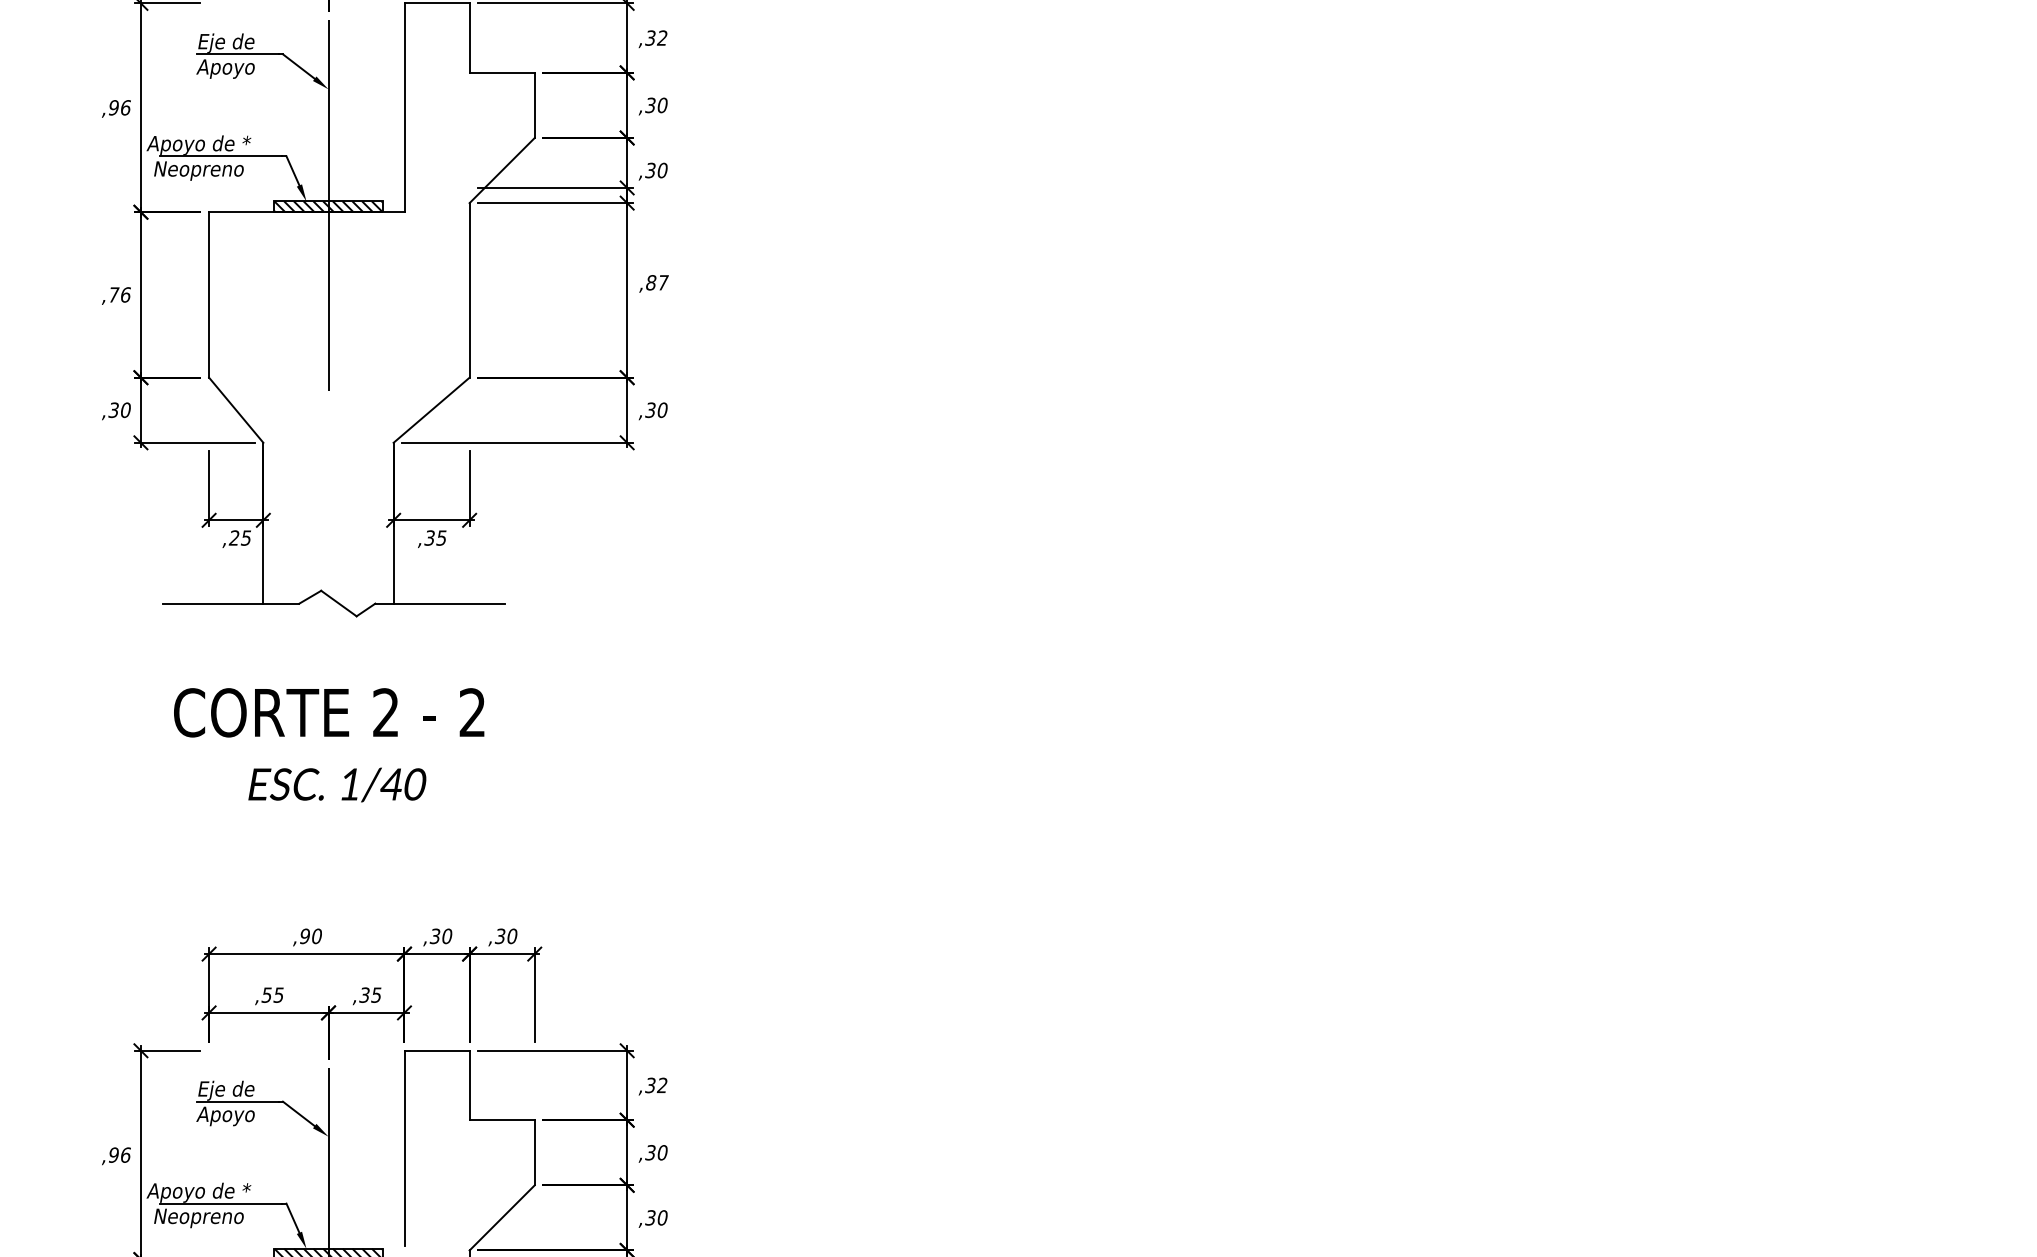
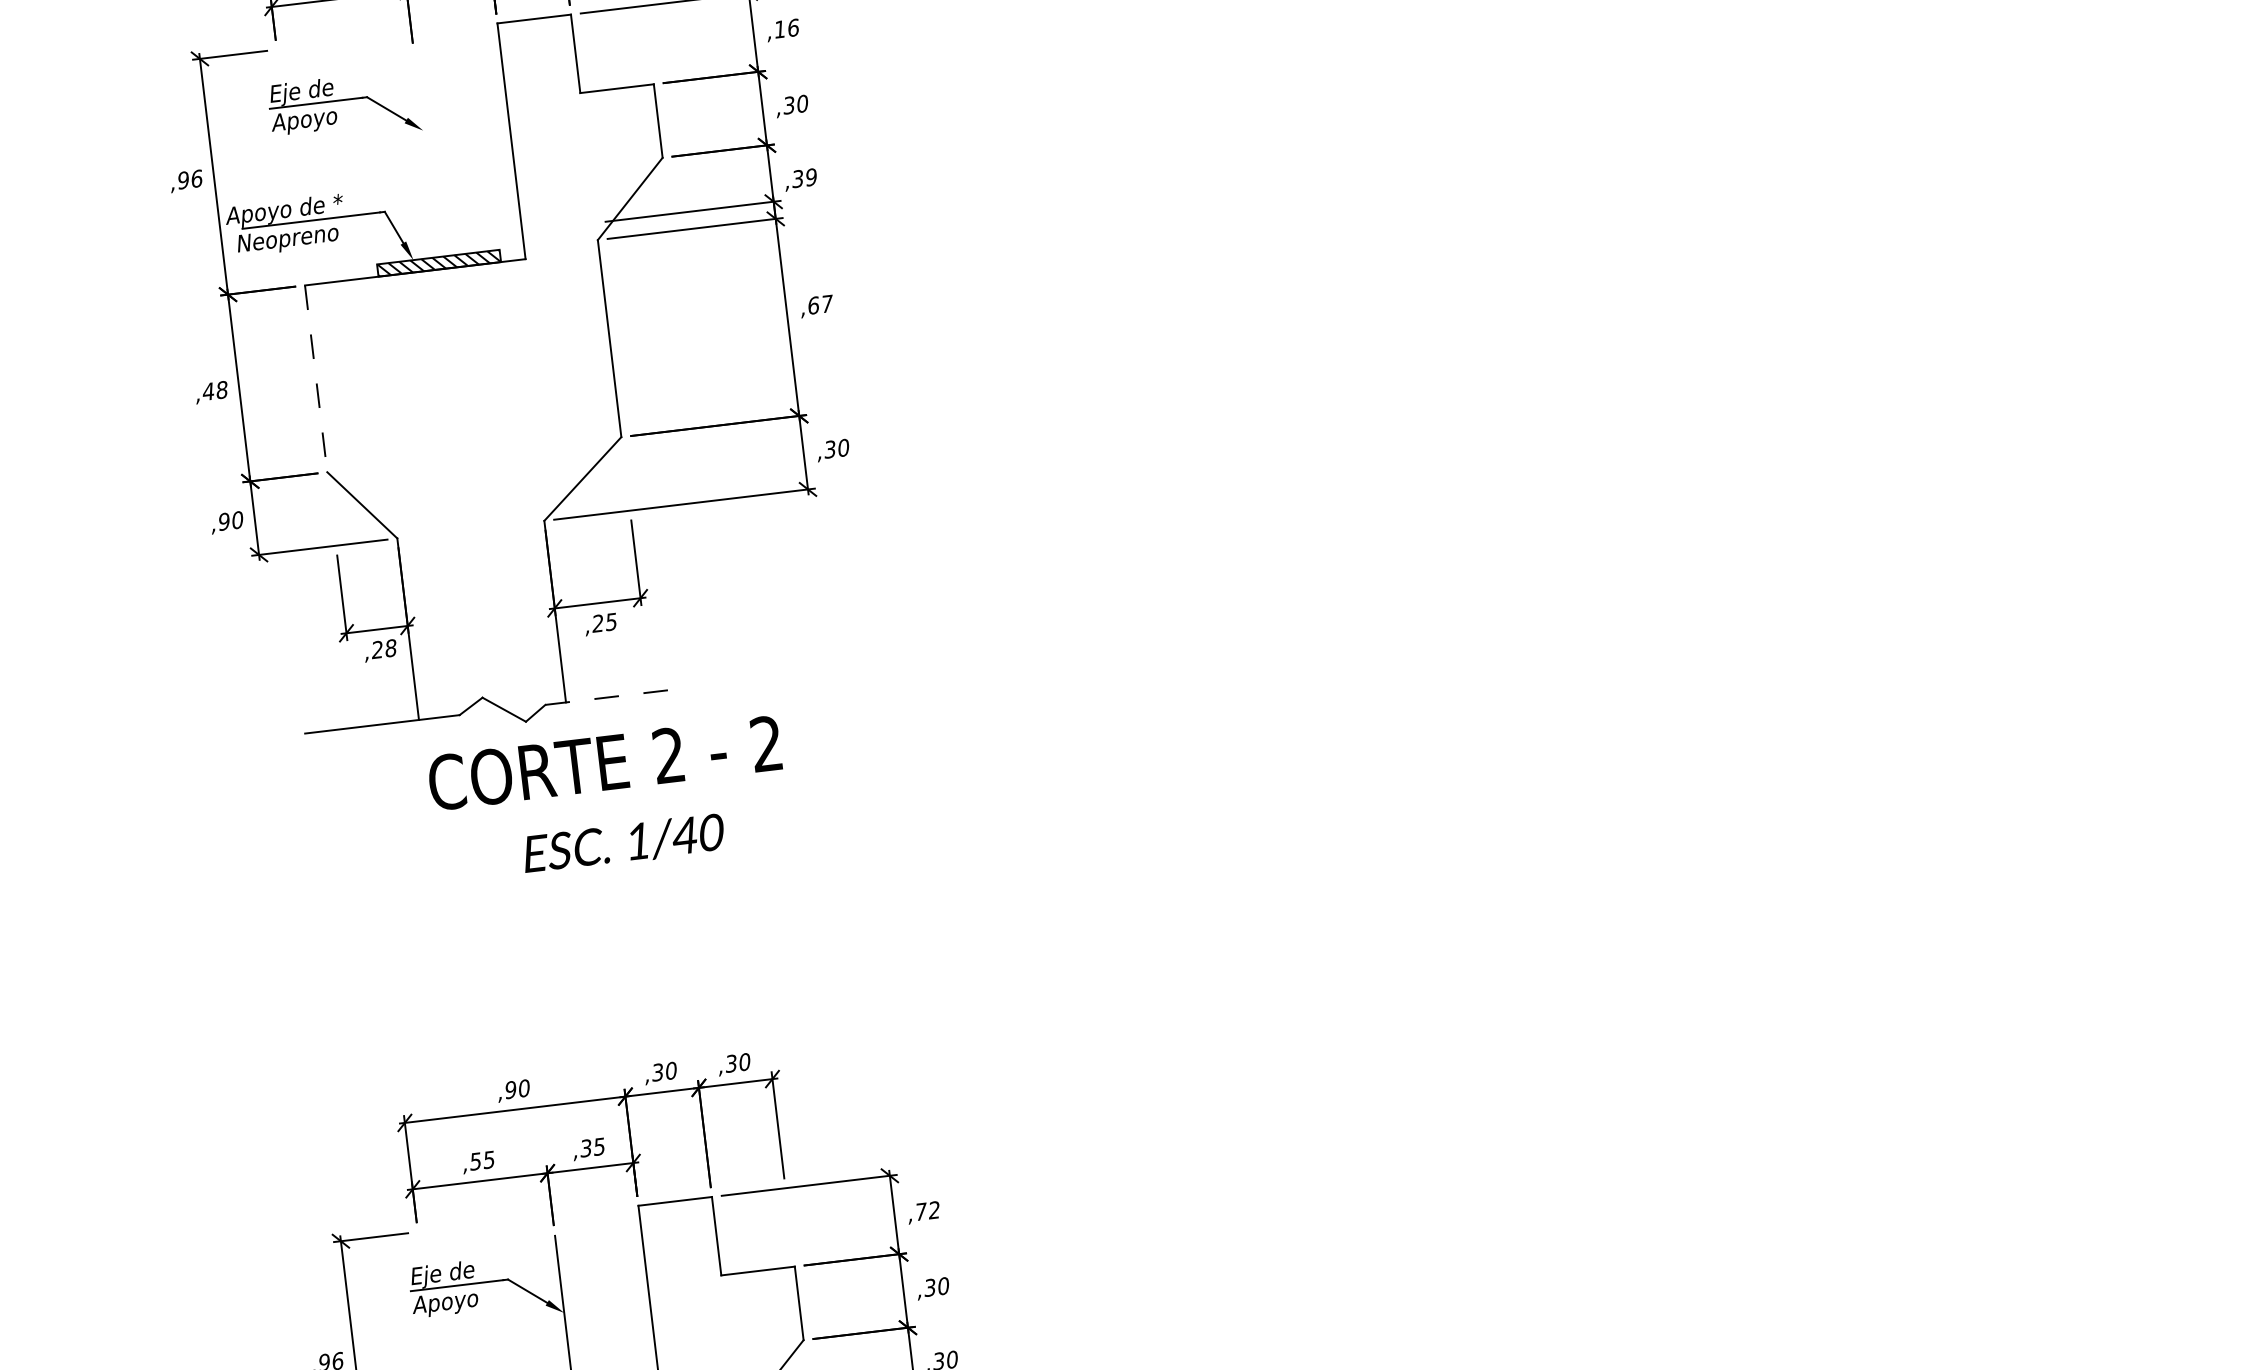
text: (656, 37) -> (786, 27), ,32 -> ,16
text: (662, 170) -> (811, 177), ,30 -> ,39
line: (328, 205) -> (438, 261), removed
text: (651, 282) -> (813, 305), ,87 -> ,67
text: (119, 294) -> (214, 390), ,76 -> ,48
line: (209, 294) -> (316, 378), solid -> dashed
text: (113, 409) -> (223, 521), ,30 -> ,90
text: (245, 537) -> (389, 647), ,25 -> ,28
text: (429, 537) -> (597, 622), ,35 -> ,25
line: (440, 603) -> (618, 695), solid -> dashed
text: (329, 745) -> (609, 800), moved
text: (650, 1085) -> (920, 1211), ,32 -> ,72

